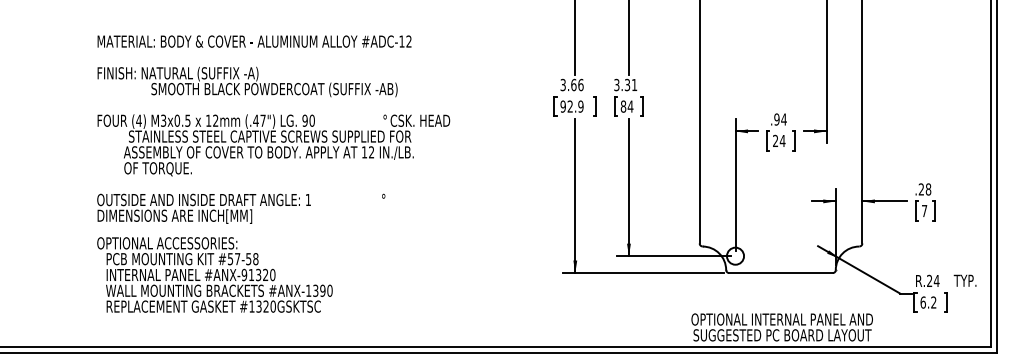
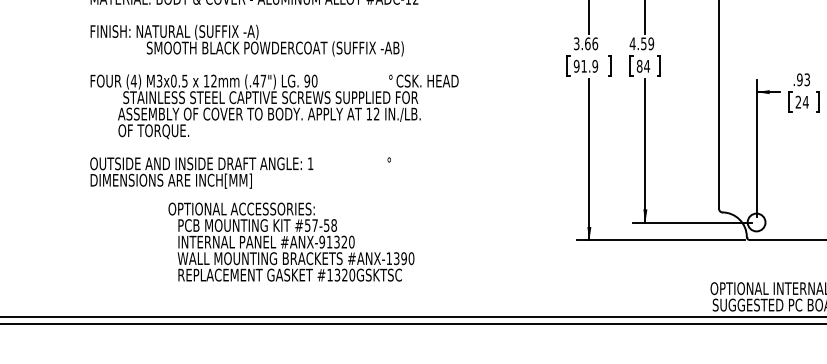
text: (625, 84) -> (641, 43), 3.31 -> 4.59
text: (569, 106) -> (583, 66), 92.9 -> 91.9
text: (783, 119) -> (806, 79), .94 -> .93
text: (214, 274) -> (290, 241), moved

